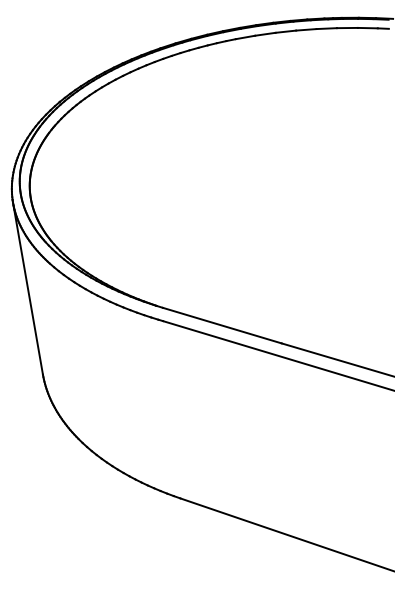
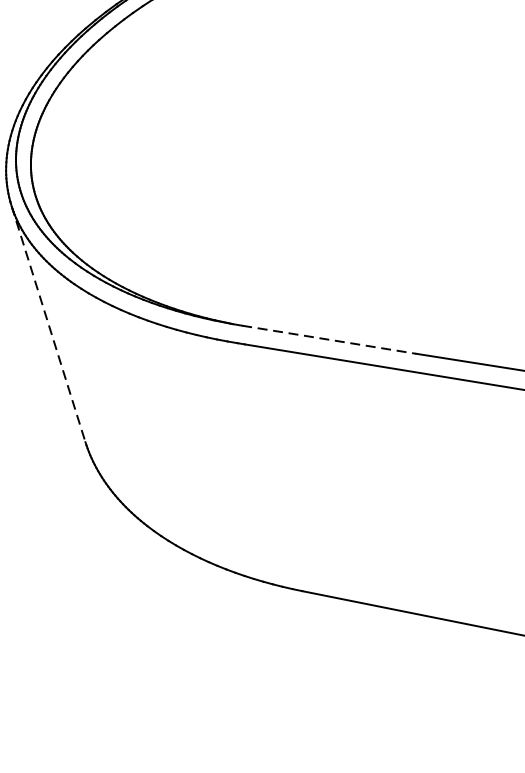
line: (28, 289) -> (49, 324), solid -> dashed
line: (222, 325) -> (329, 339), solid -> dashed

